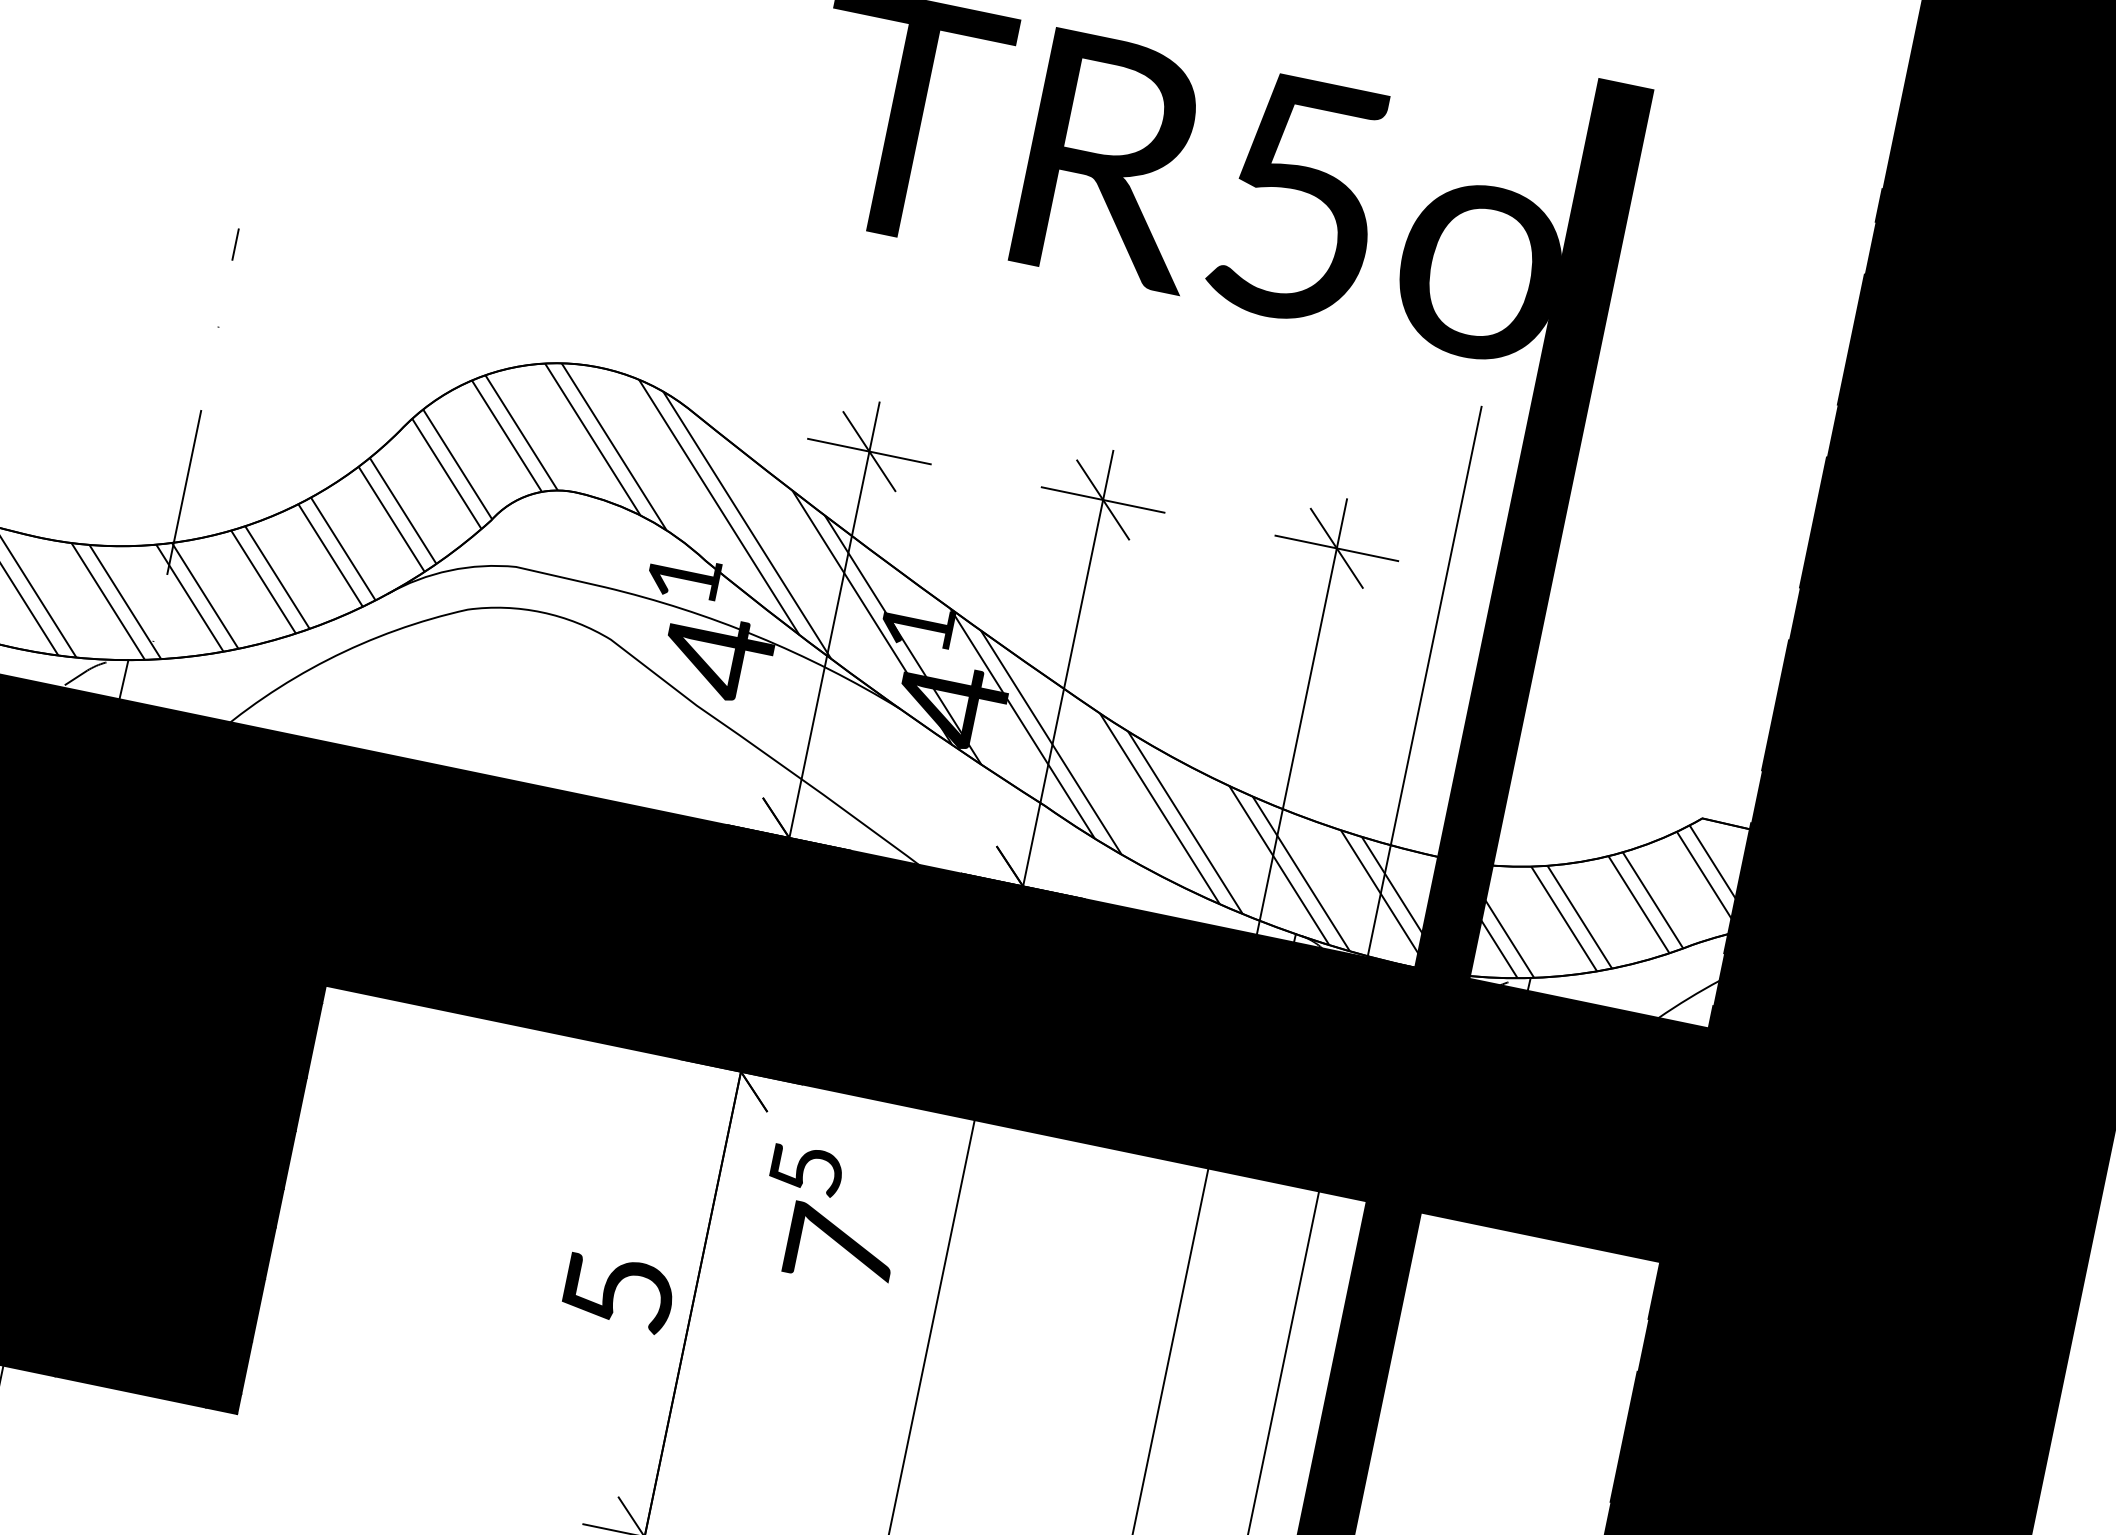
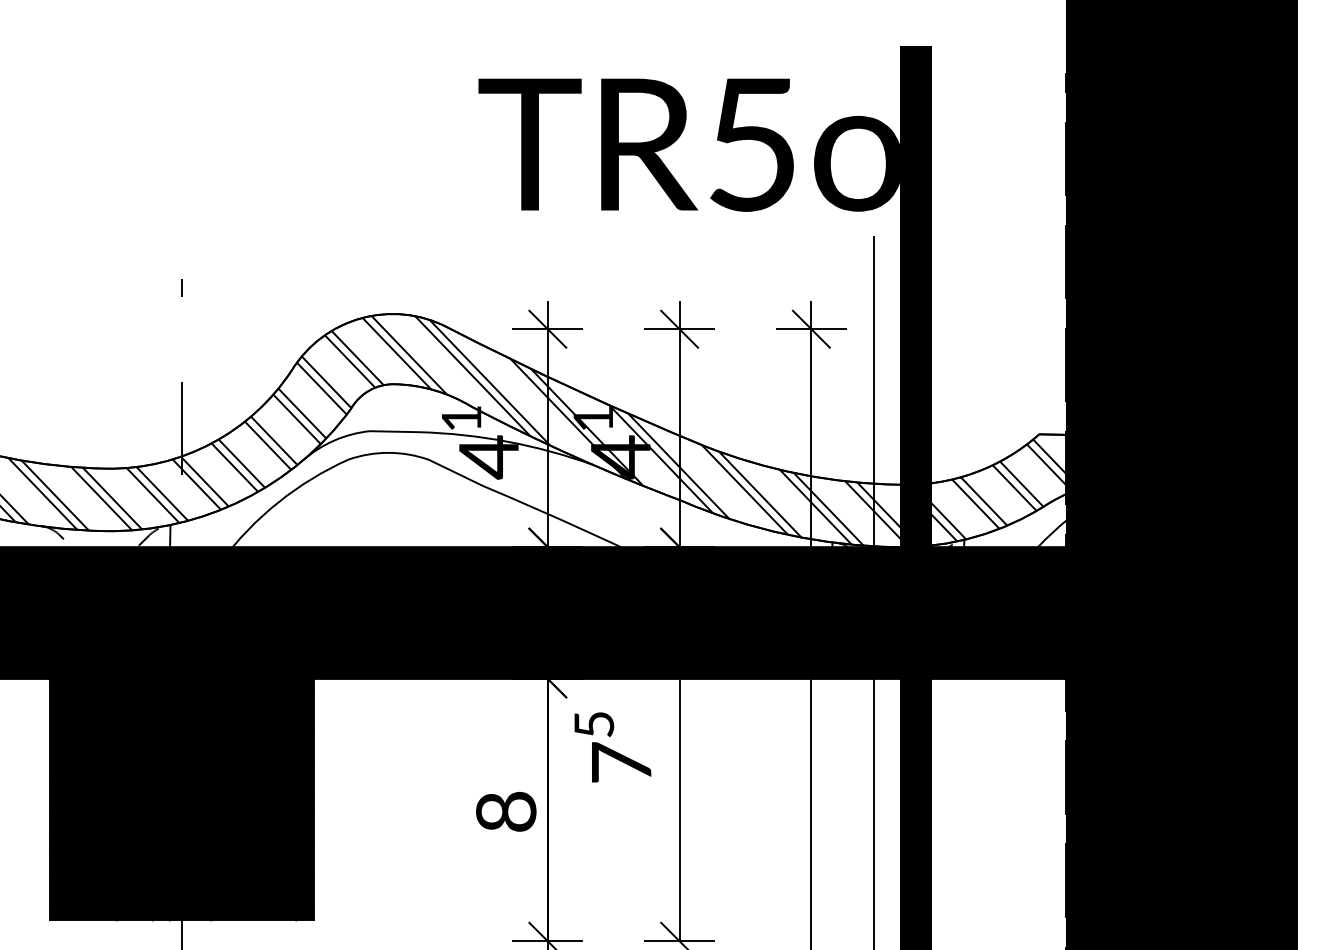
text: (619, 1291) -> (506, 811), 5 -> 8

